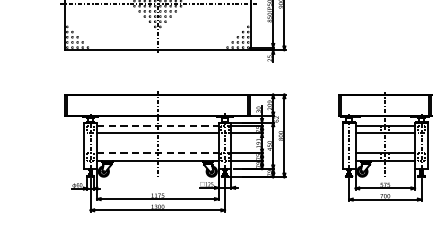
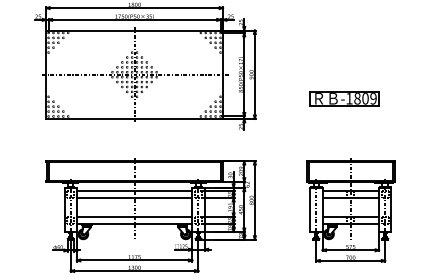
part: (378, 28) -> (344, 98), added
line: (157, 125) -> (134, 190), dashed -> solid
line: (157, 152) -> (134, 216), dashed -> solid

